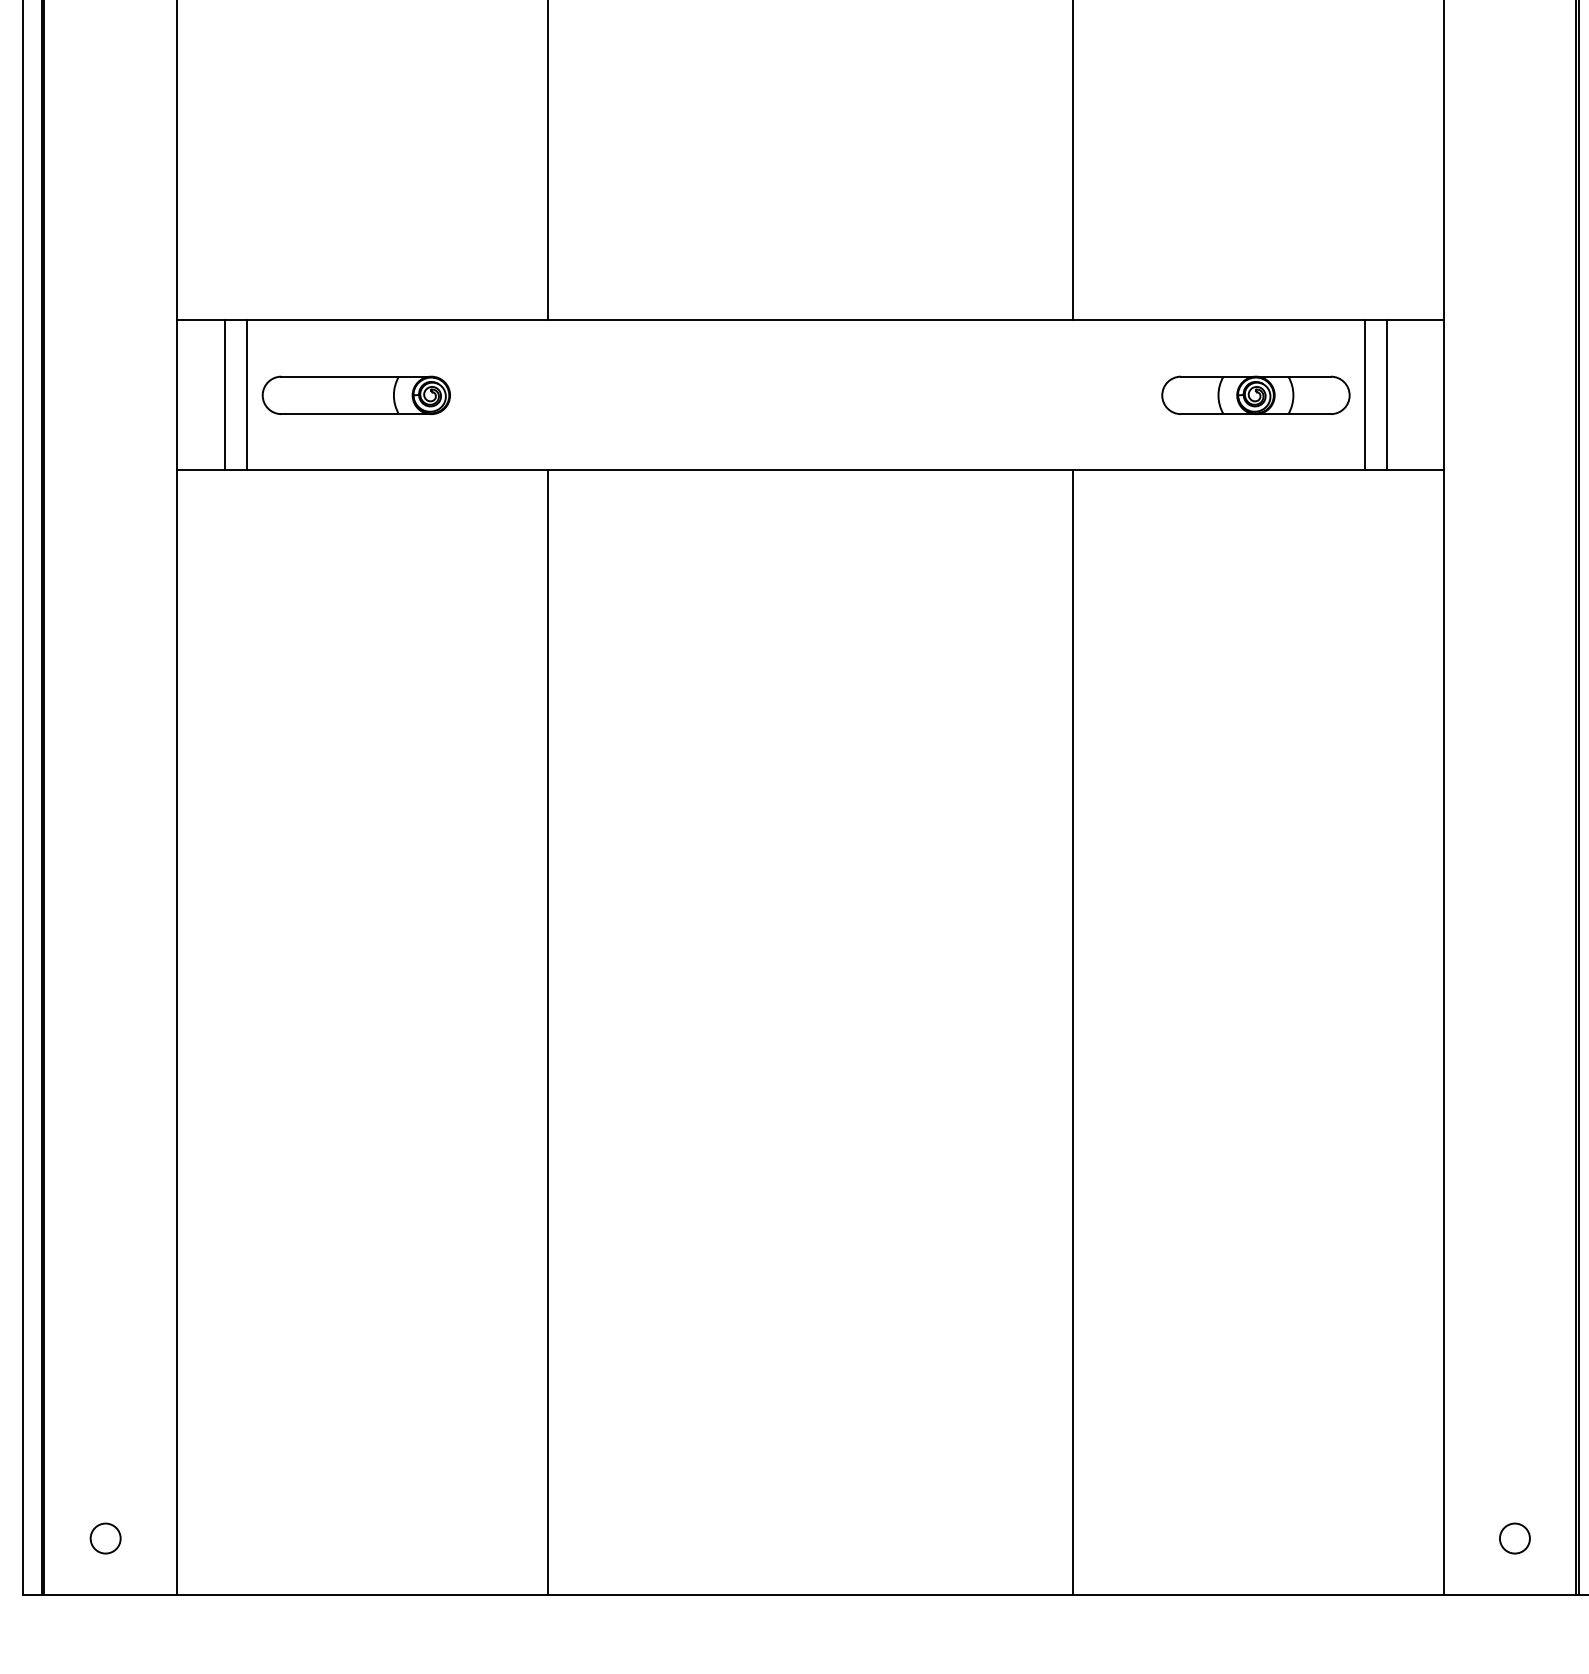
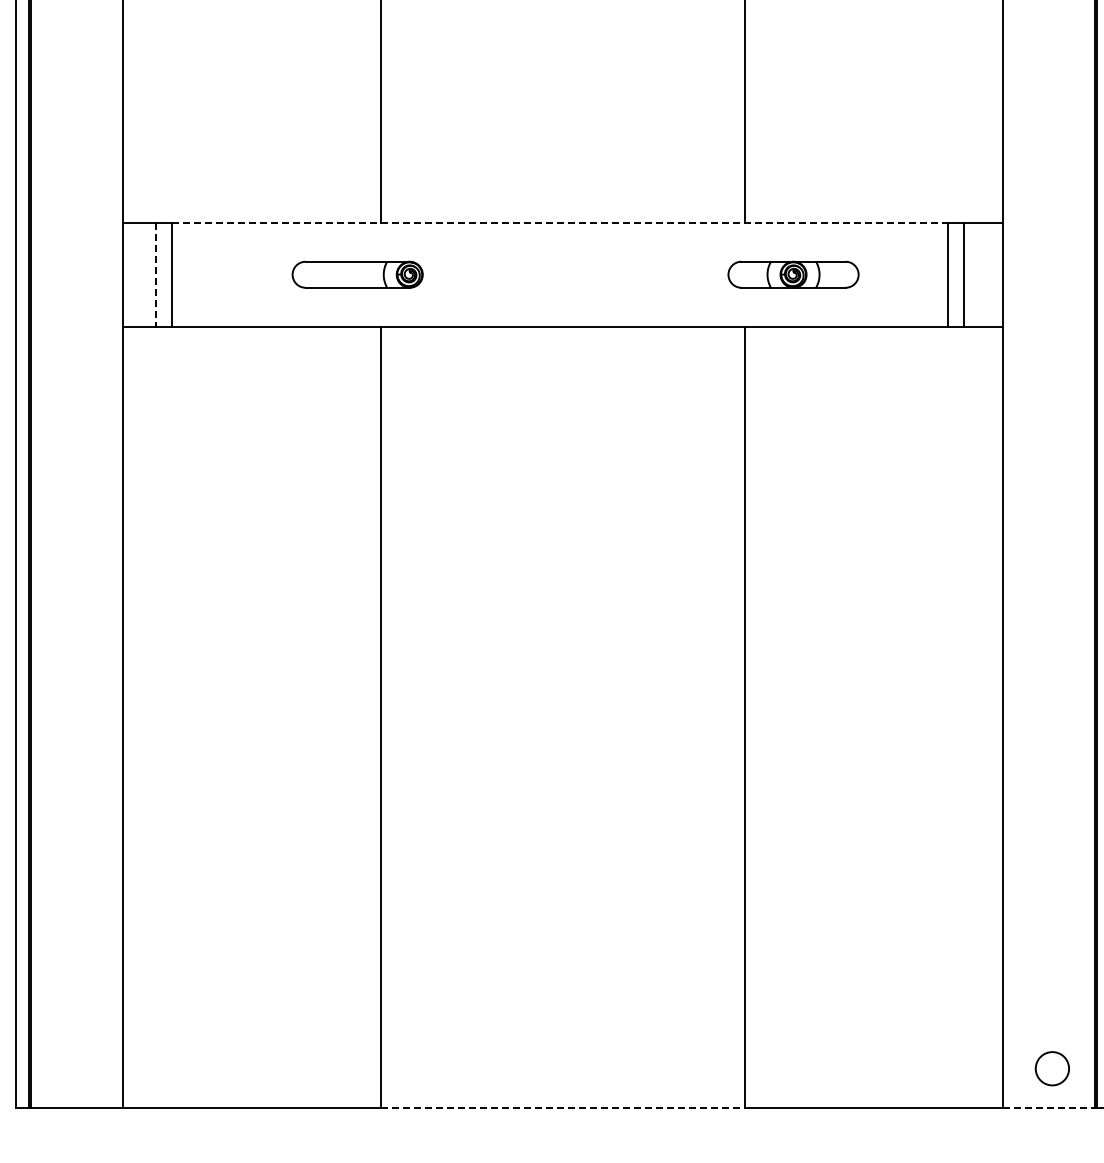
line: (806, 320) -> (560, 222), solid -> dashed
part: (356, 395) -> (357, 274), moved
part: (1255, 395) -> (793, 274), moved
line: (225, 396) -> (156, 275), solid -> dashed
circle: (105, 1538) -> (73, 1068), removed
circle: (1515, 1538) -> (1052, 1068), size x1.6
line: (811, 1594) -> (563, 1107), solid -> dashed
line: (1510, 1594) -> (1049, 1107), solid -> dashed

